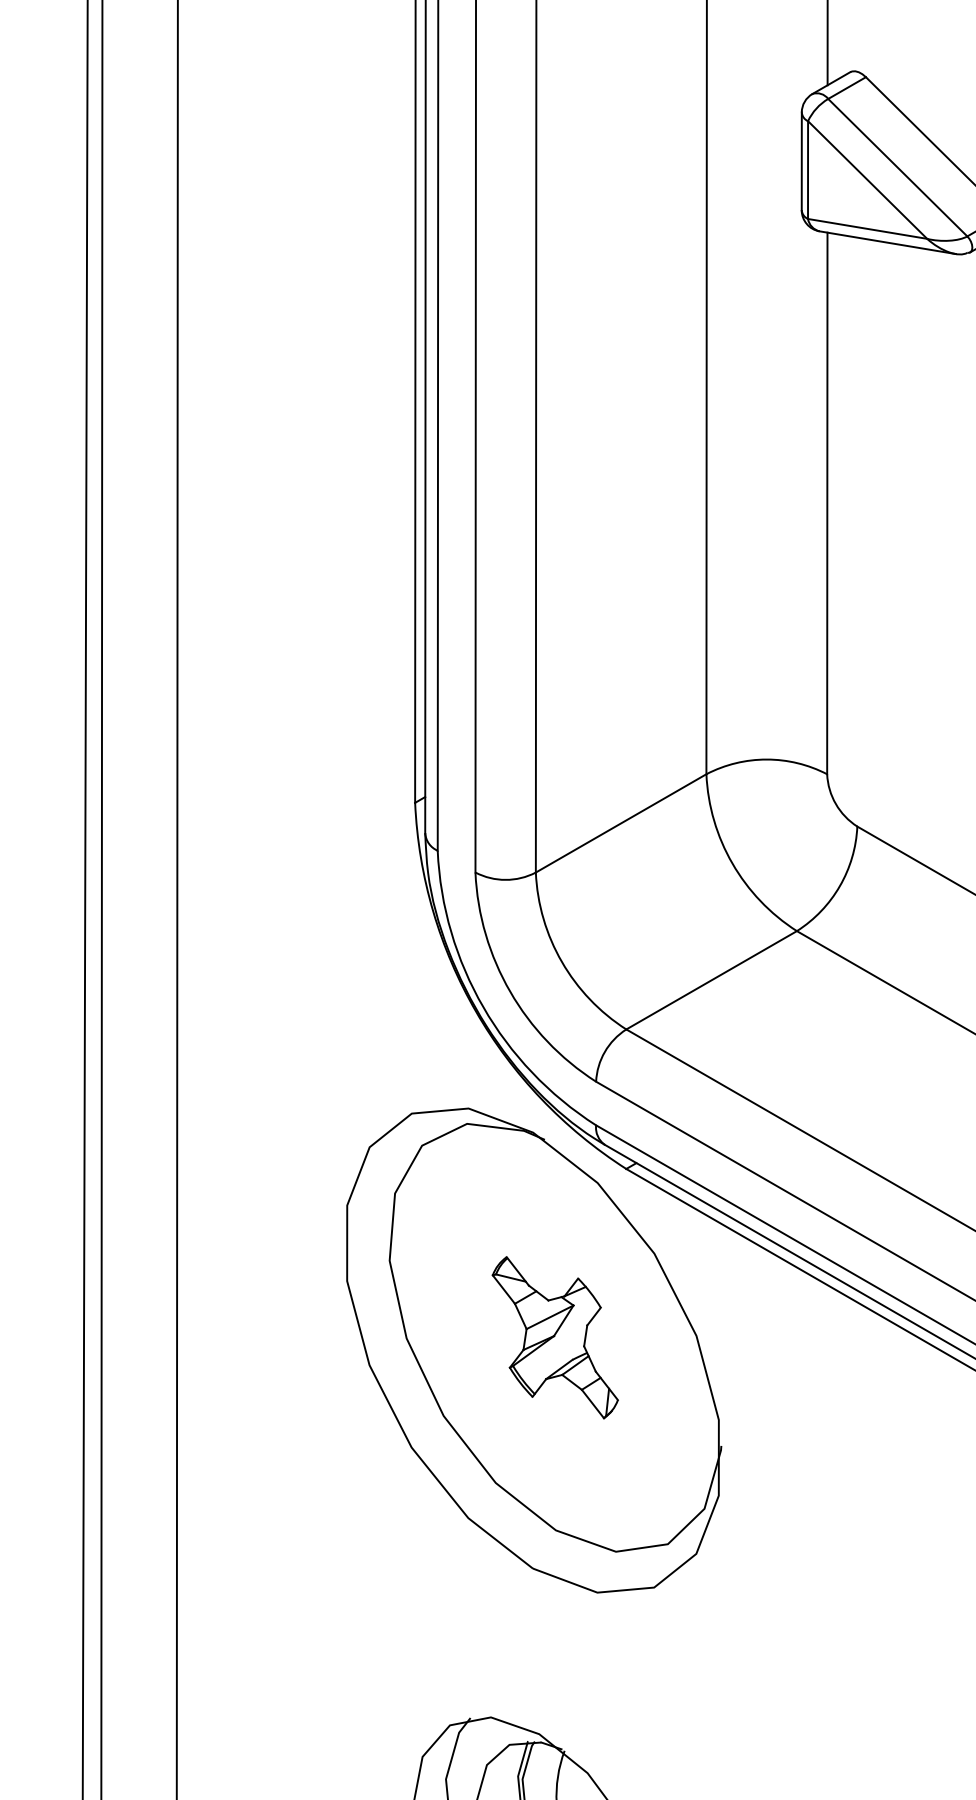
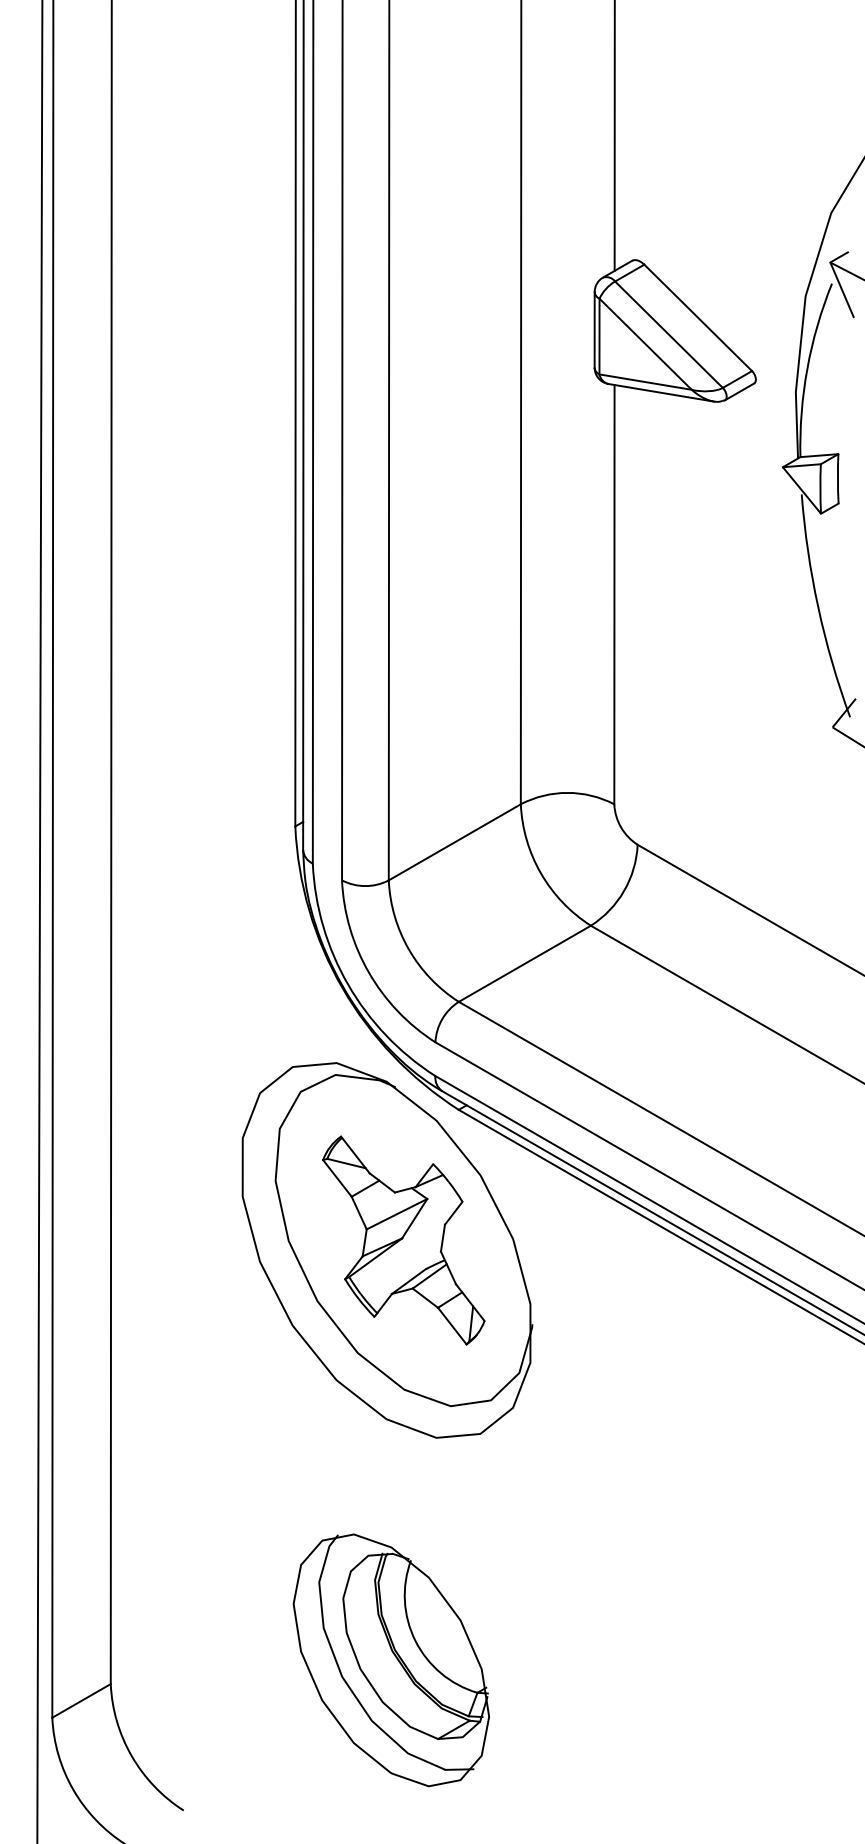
part: (554, 1337) -> (403, 1240), size x1.67

